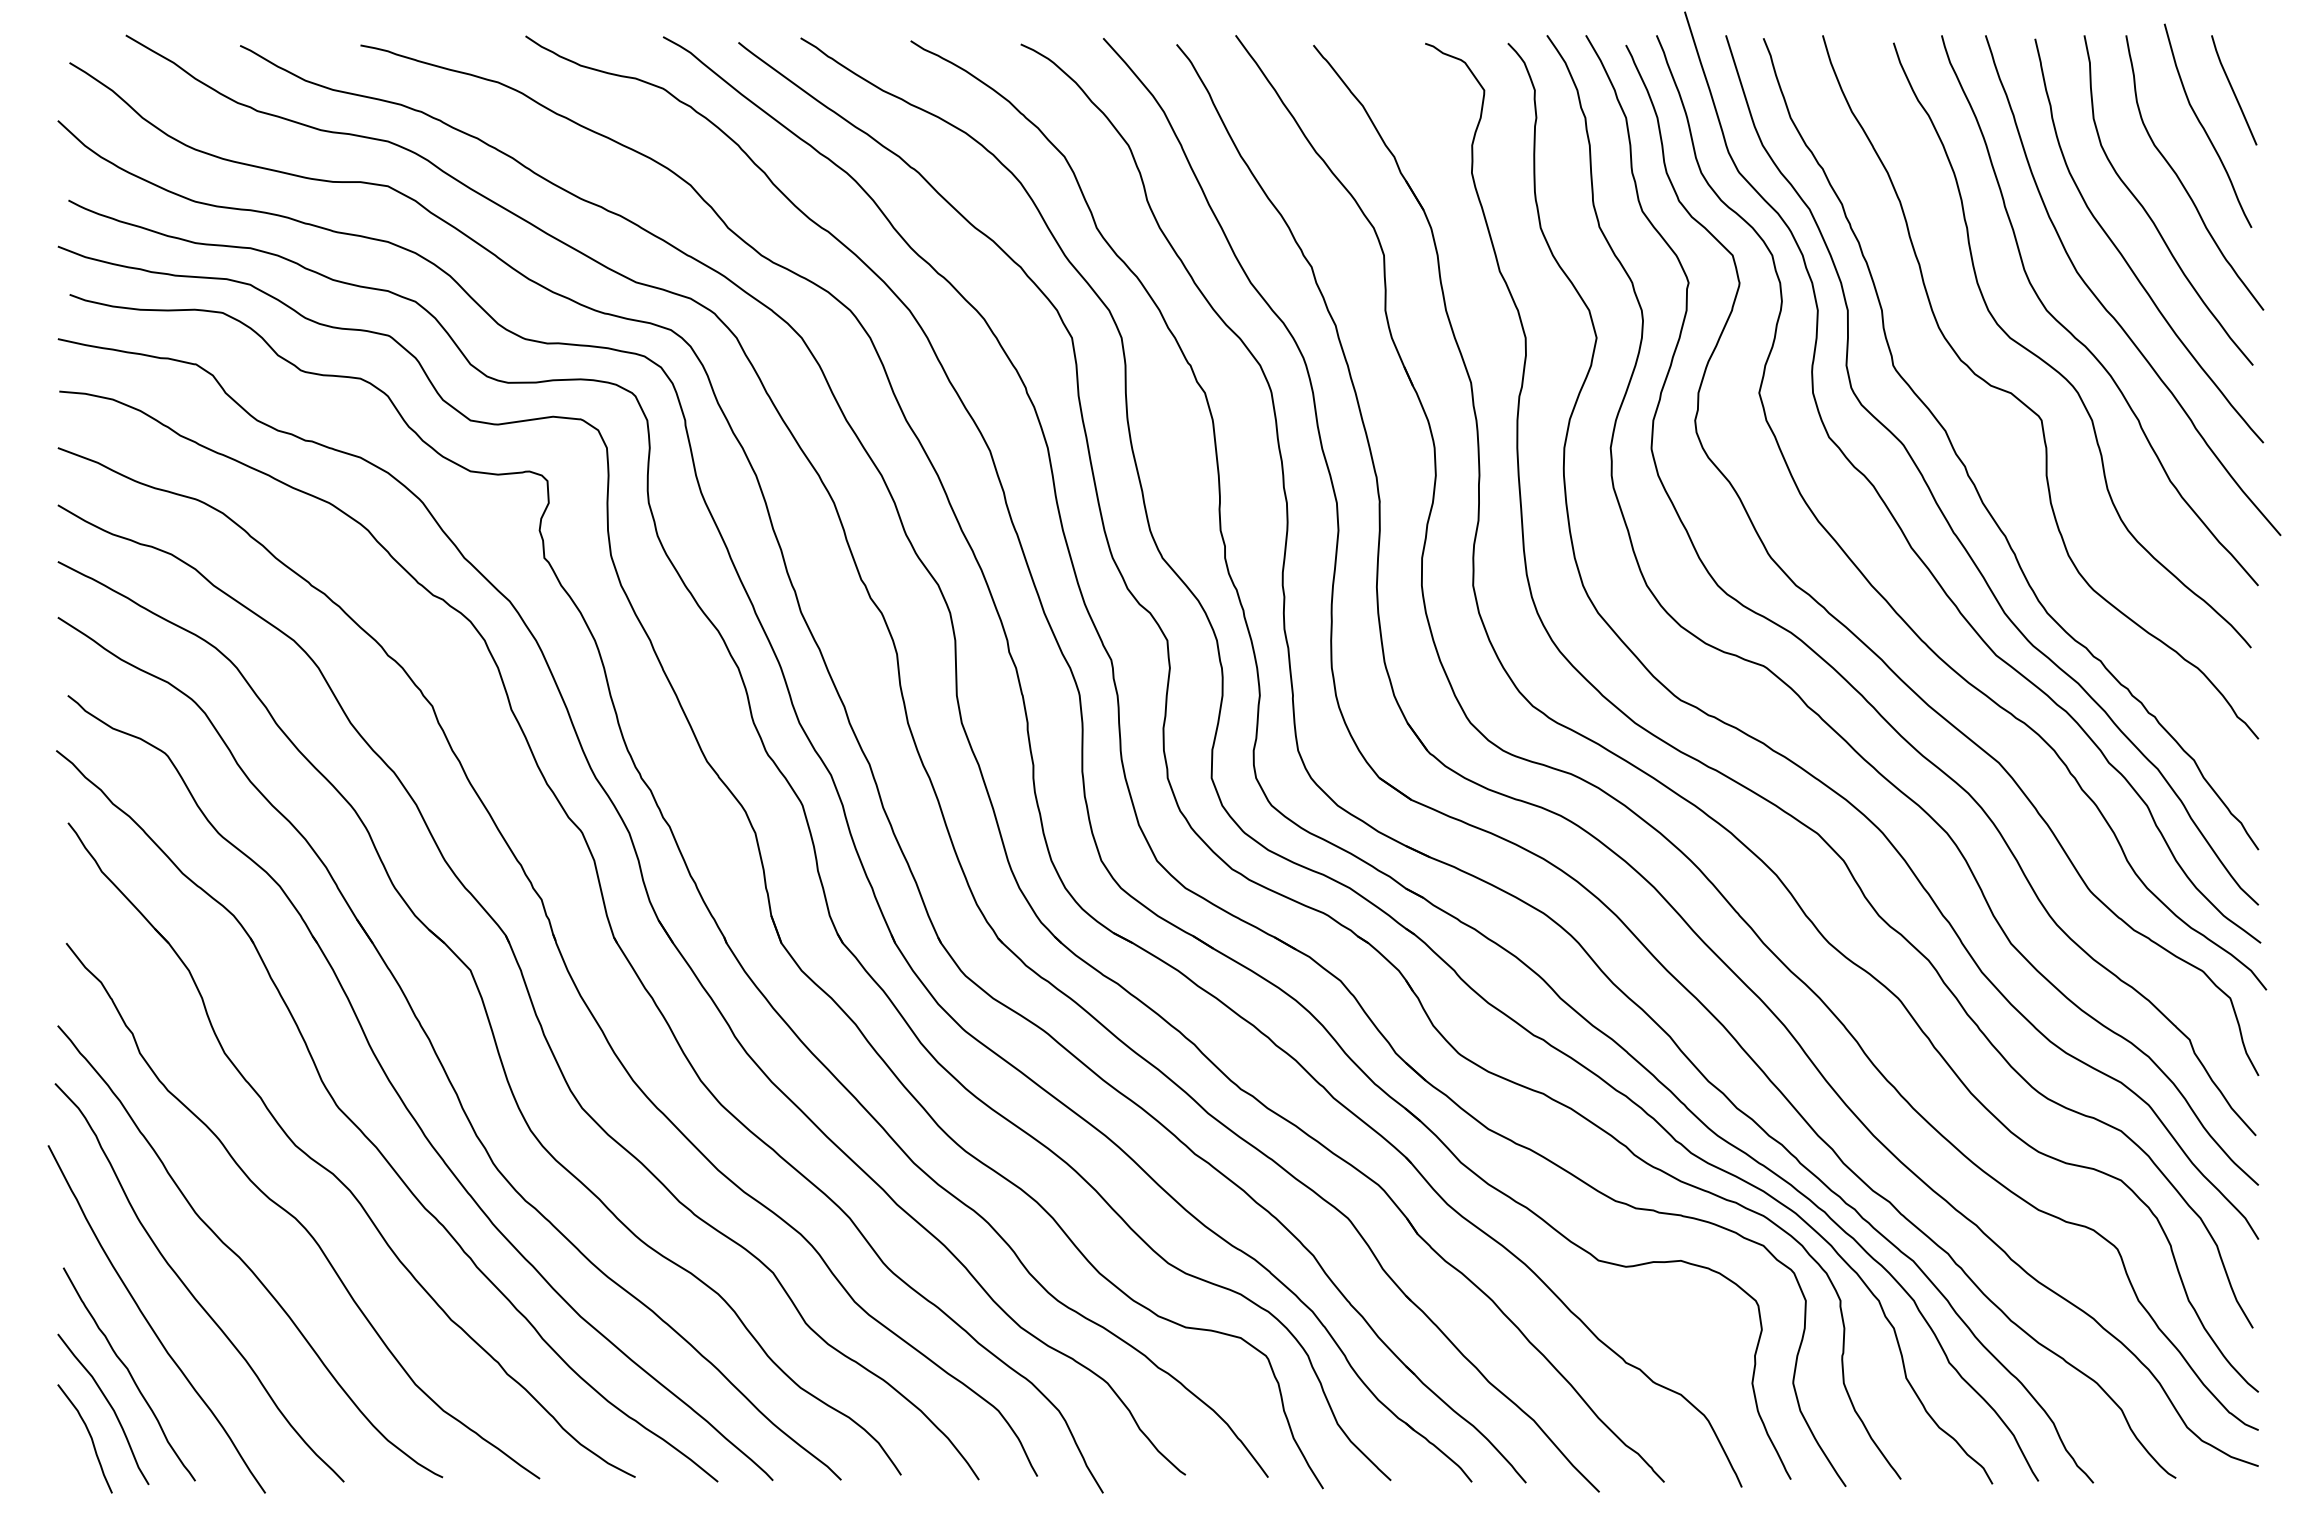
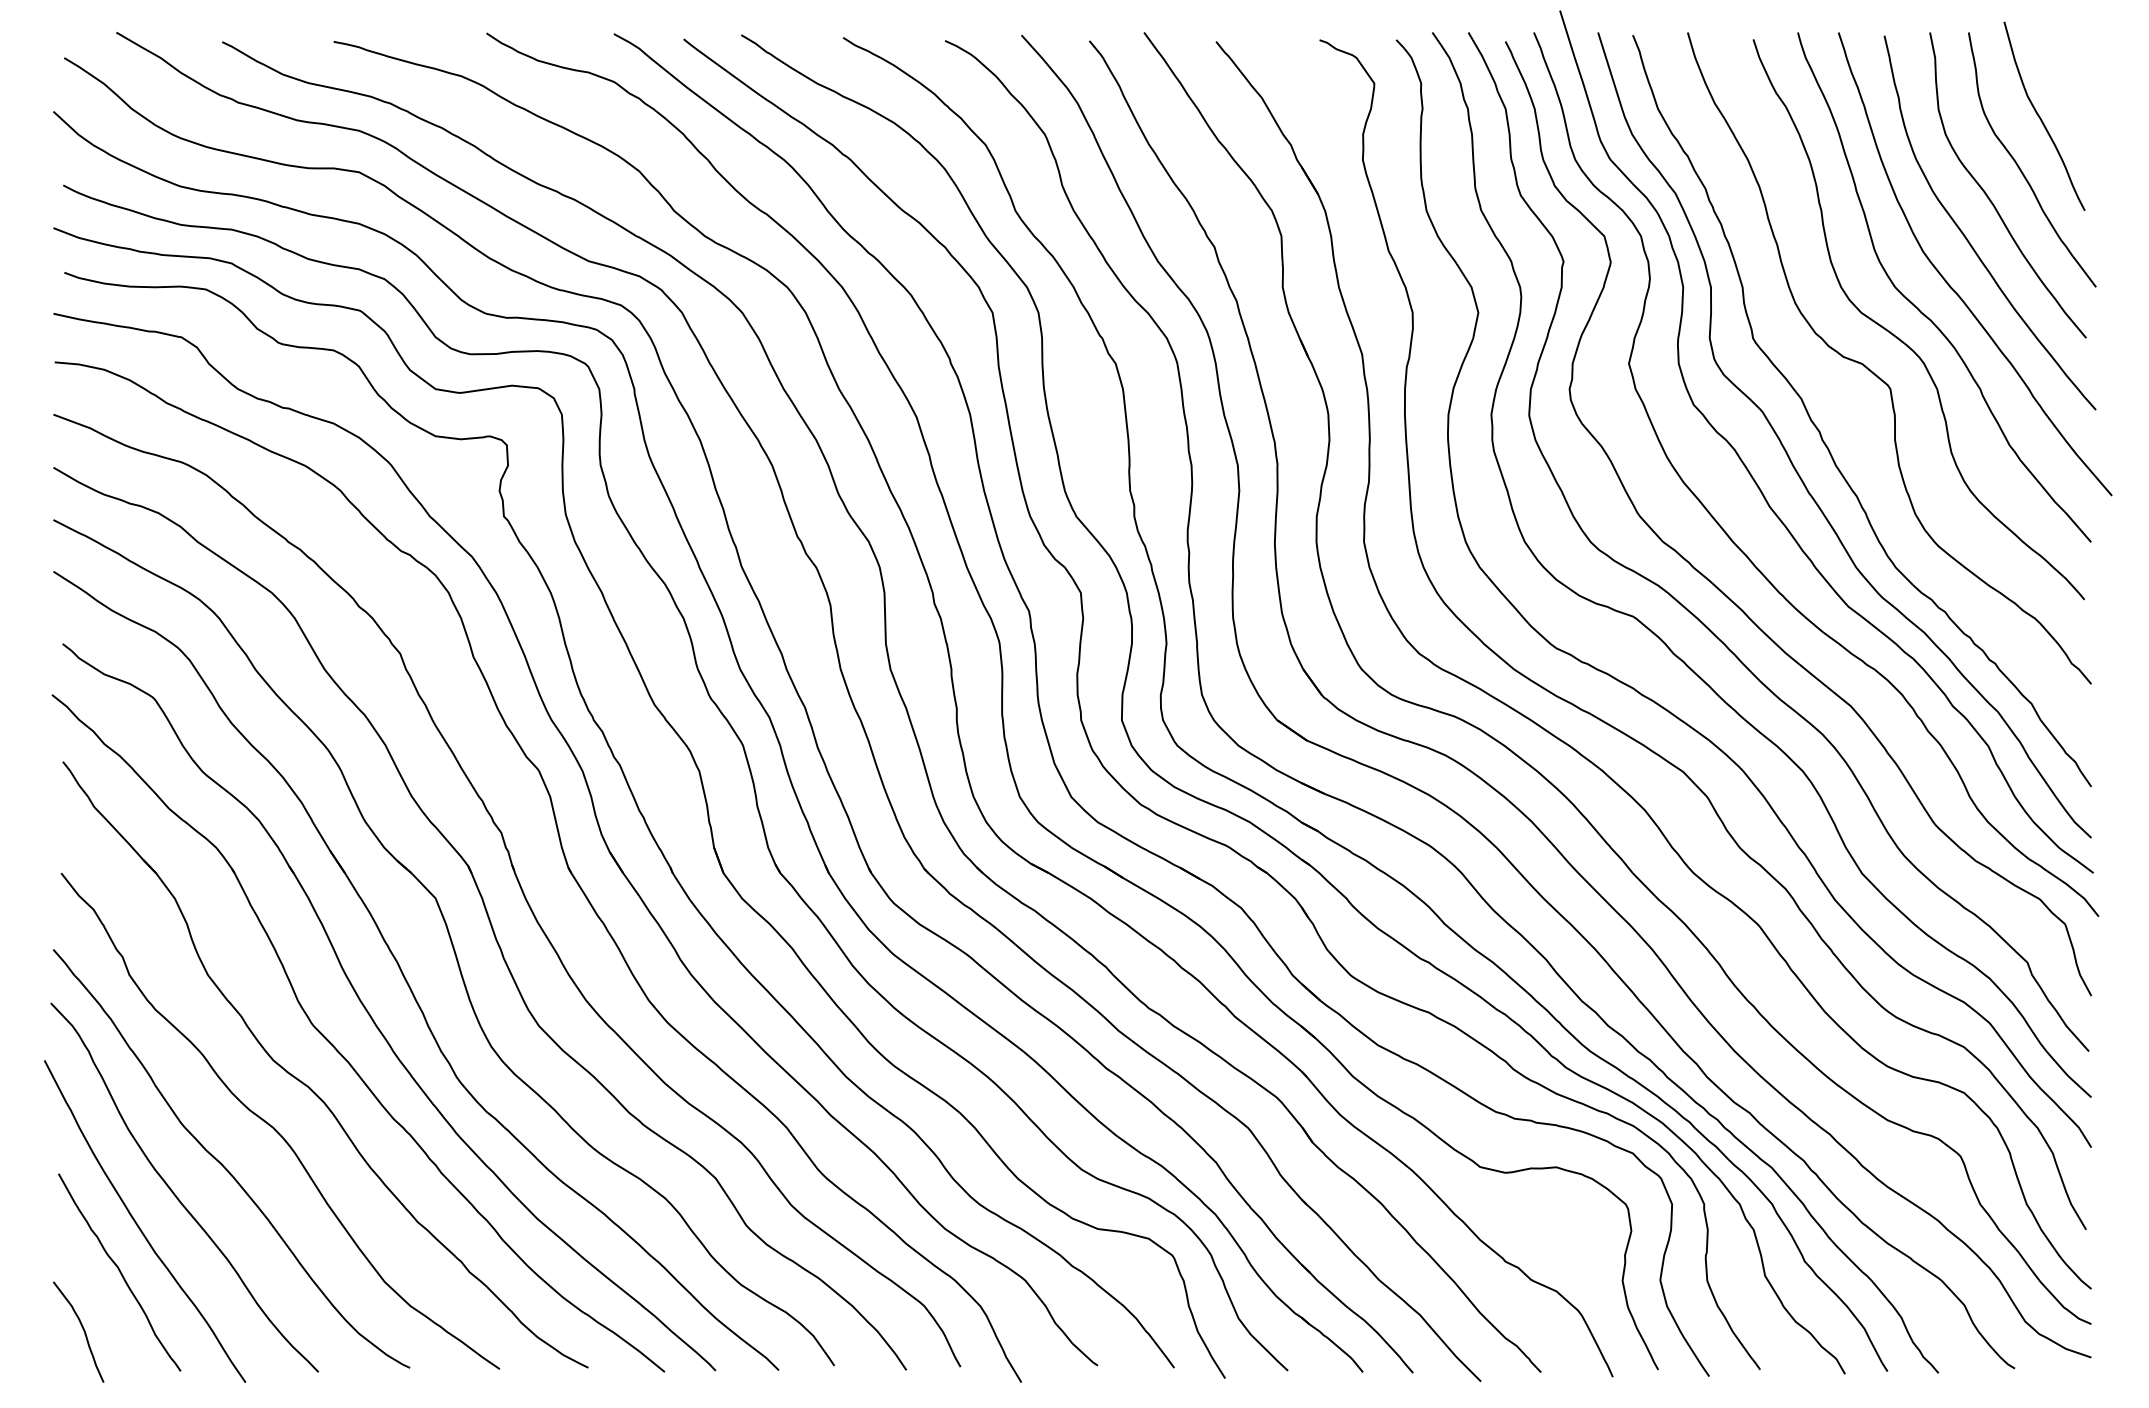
line: (2233, 90) -> (2068, 83), removed
curve: (108, 1404) -> (100, 1300), removed

